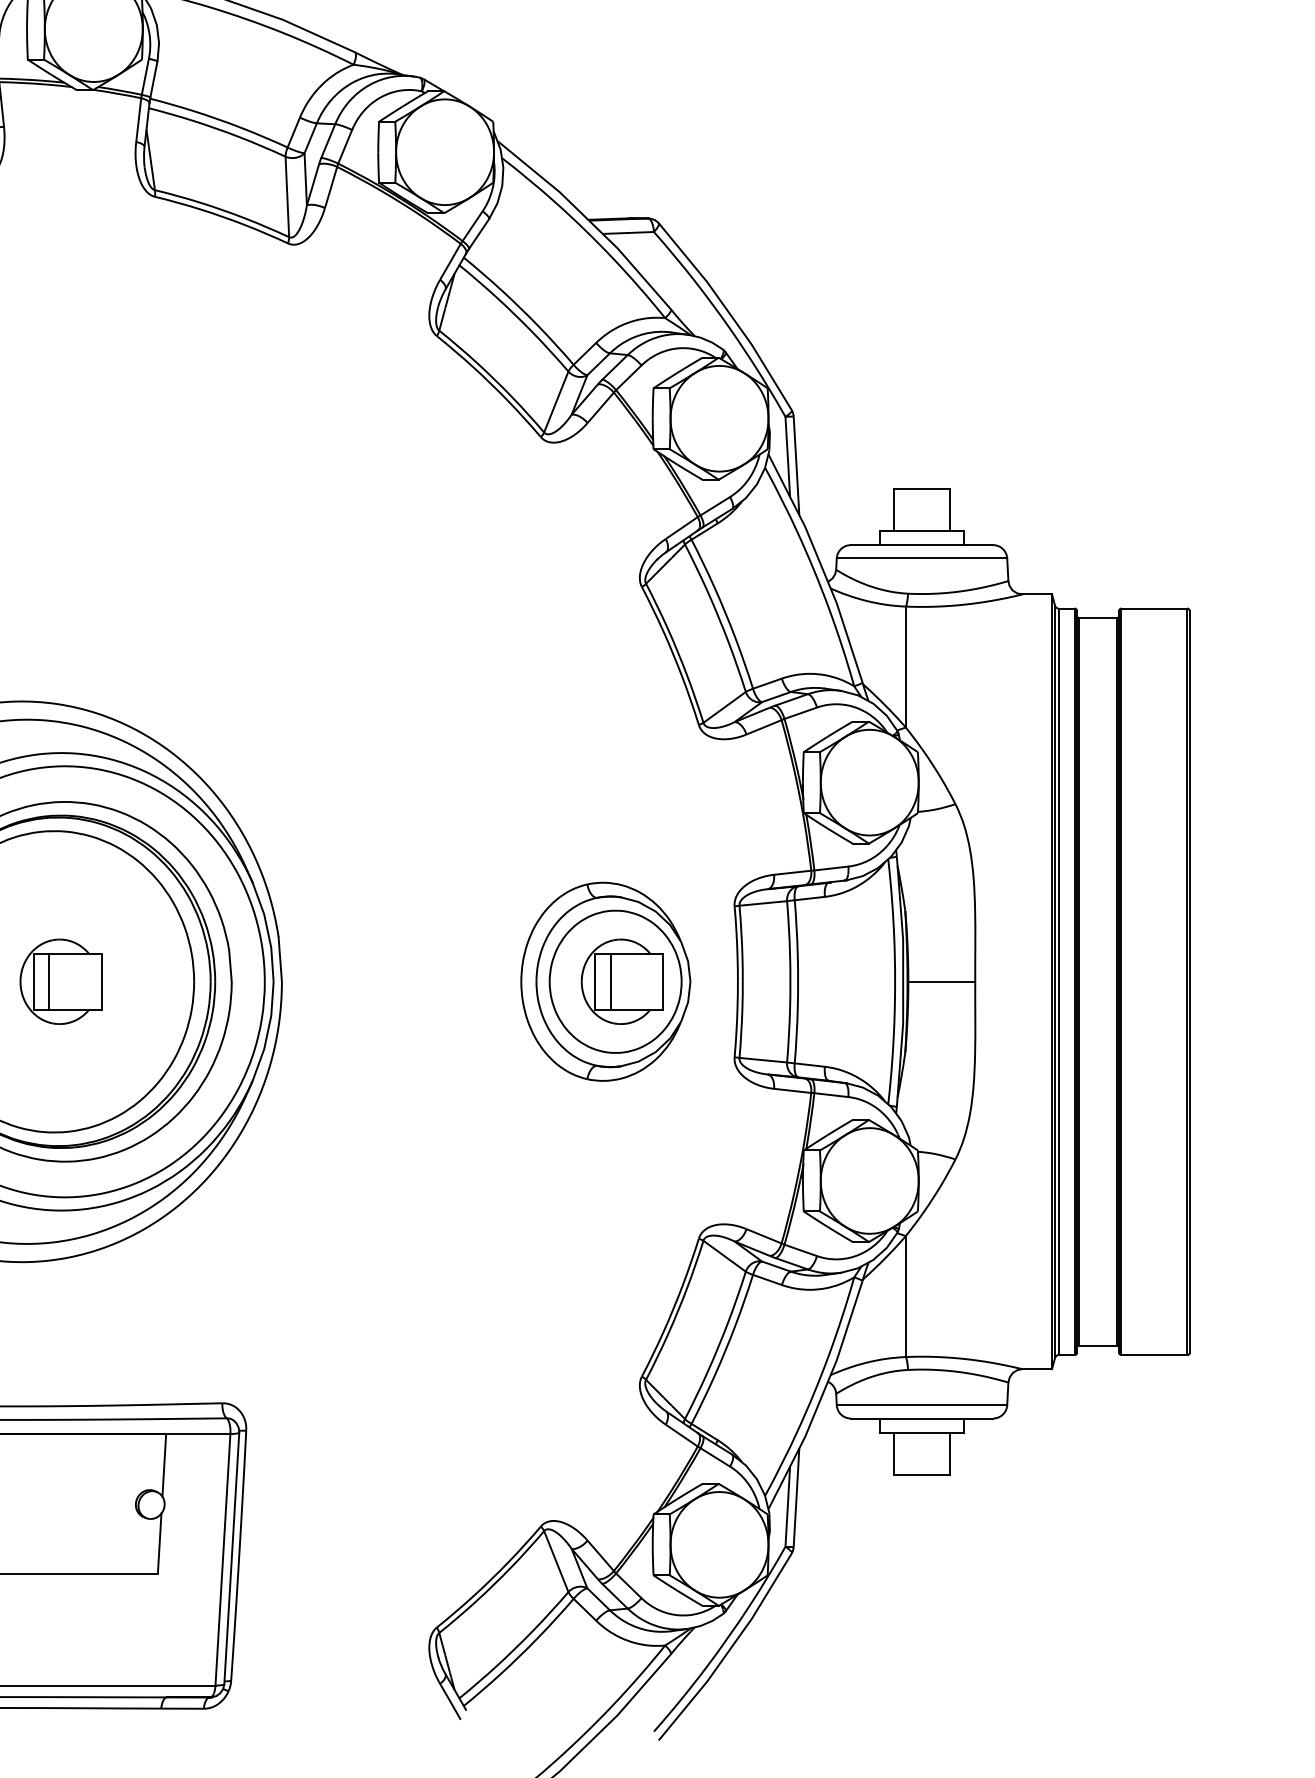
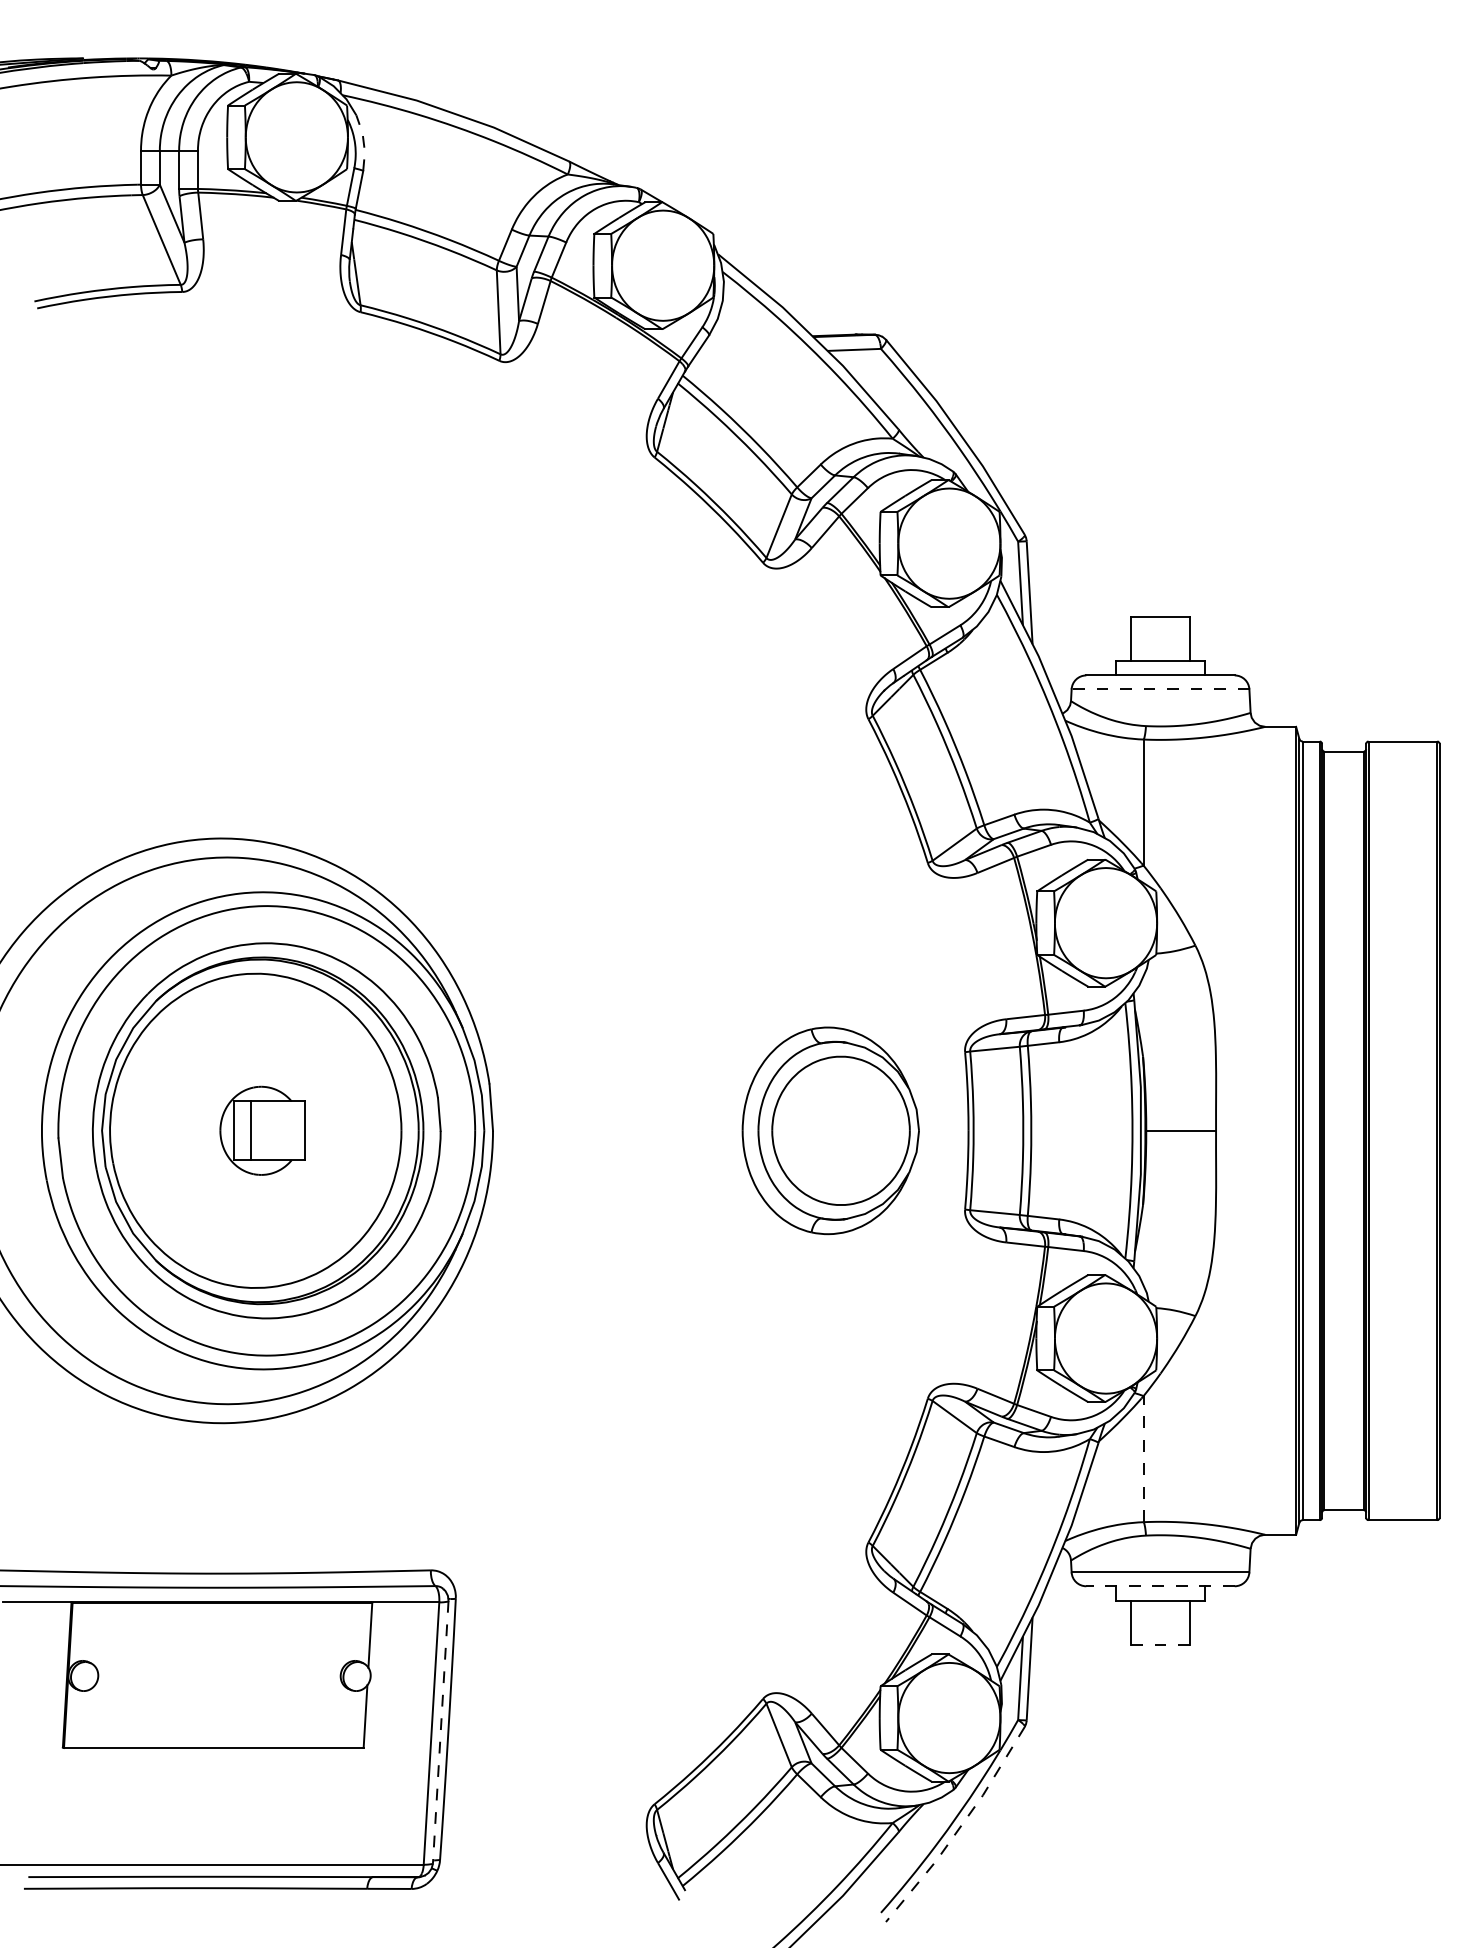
line: (157, 34) -> (363, 142), solid -> dashed
line: (921, 558) -> (1160, 689), solid -> dashed
part: (621, 981) -> (847, 1130), removed
line: (905, 1295) -> (1143, 1458), solid -> dashed
line: (921, 1418) -> (1160, 1586), solid -> dashed
line: (921, 1475) -> (1160, 1645), solid -> dashed
line: (231, 1558) -> (440, 1732), solid -> dashed
line: (729, 1650) -> (959, 1828), solid -> dashed

